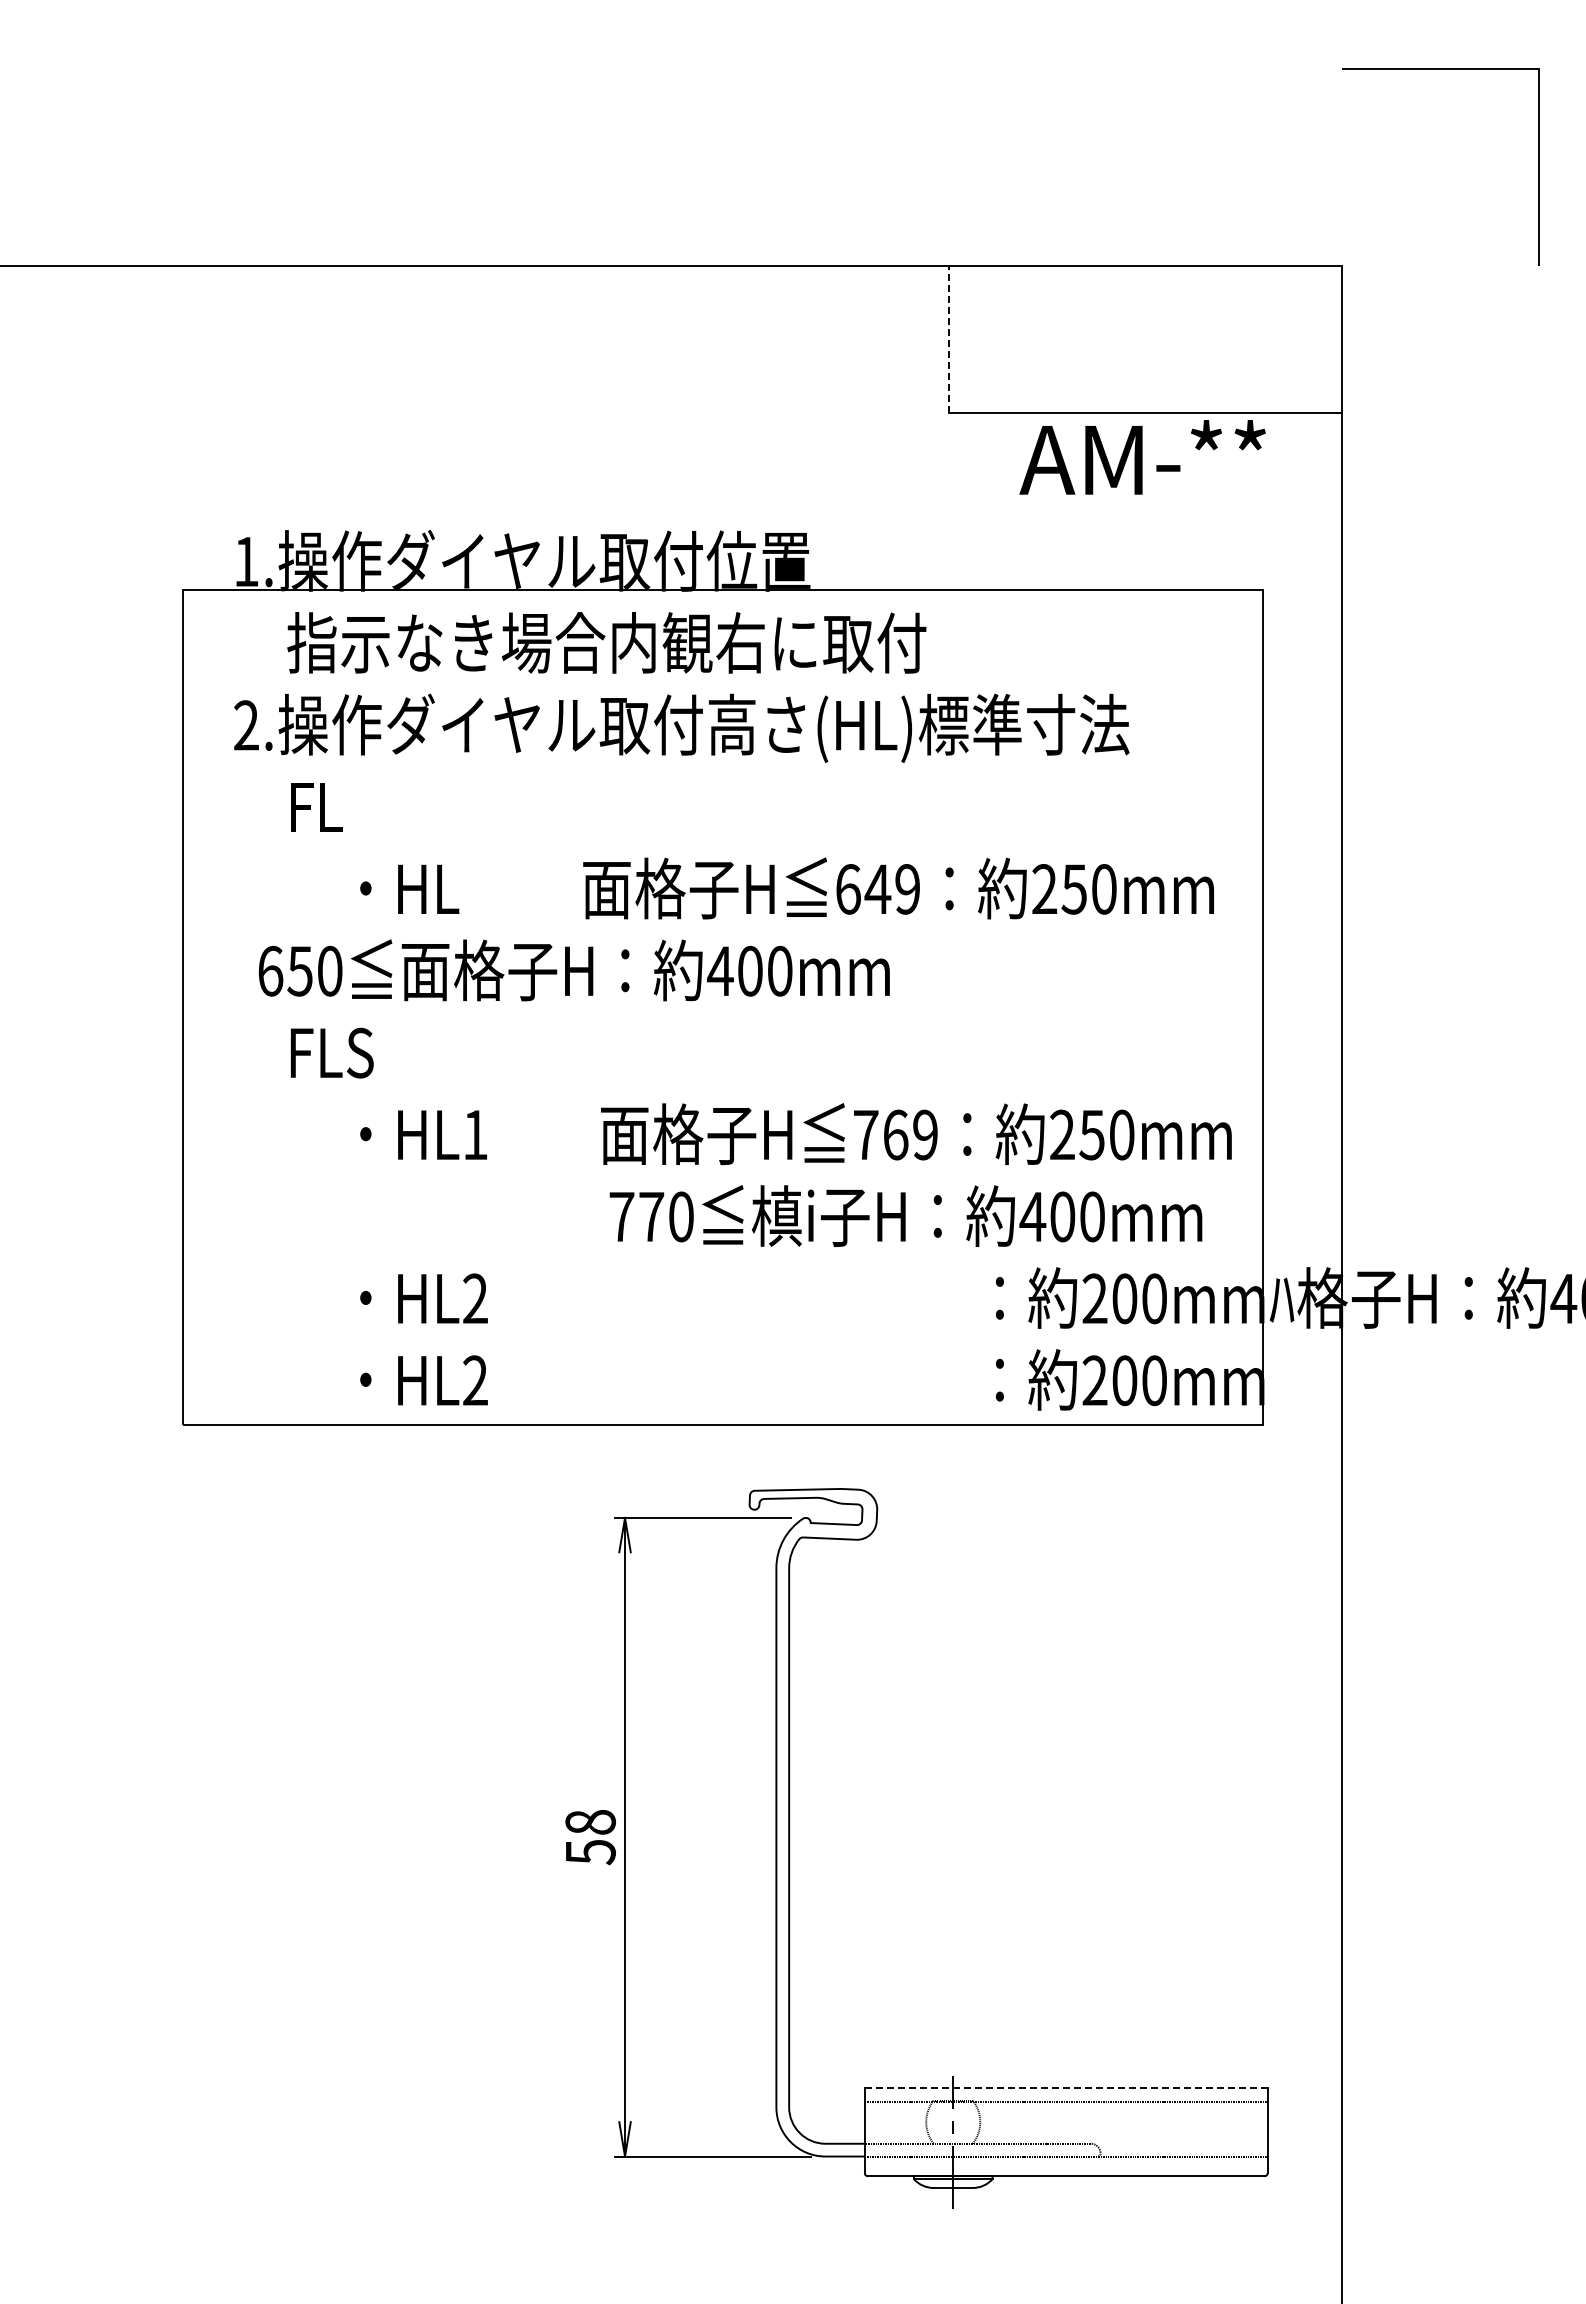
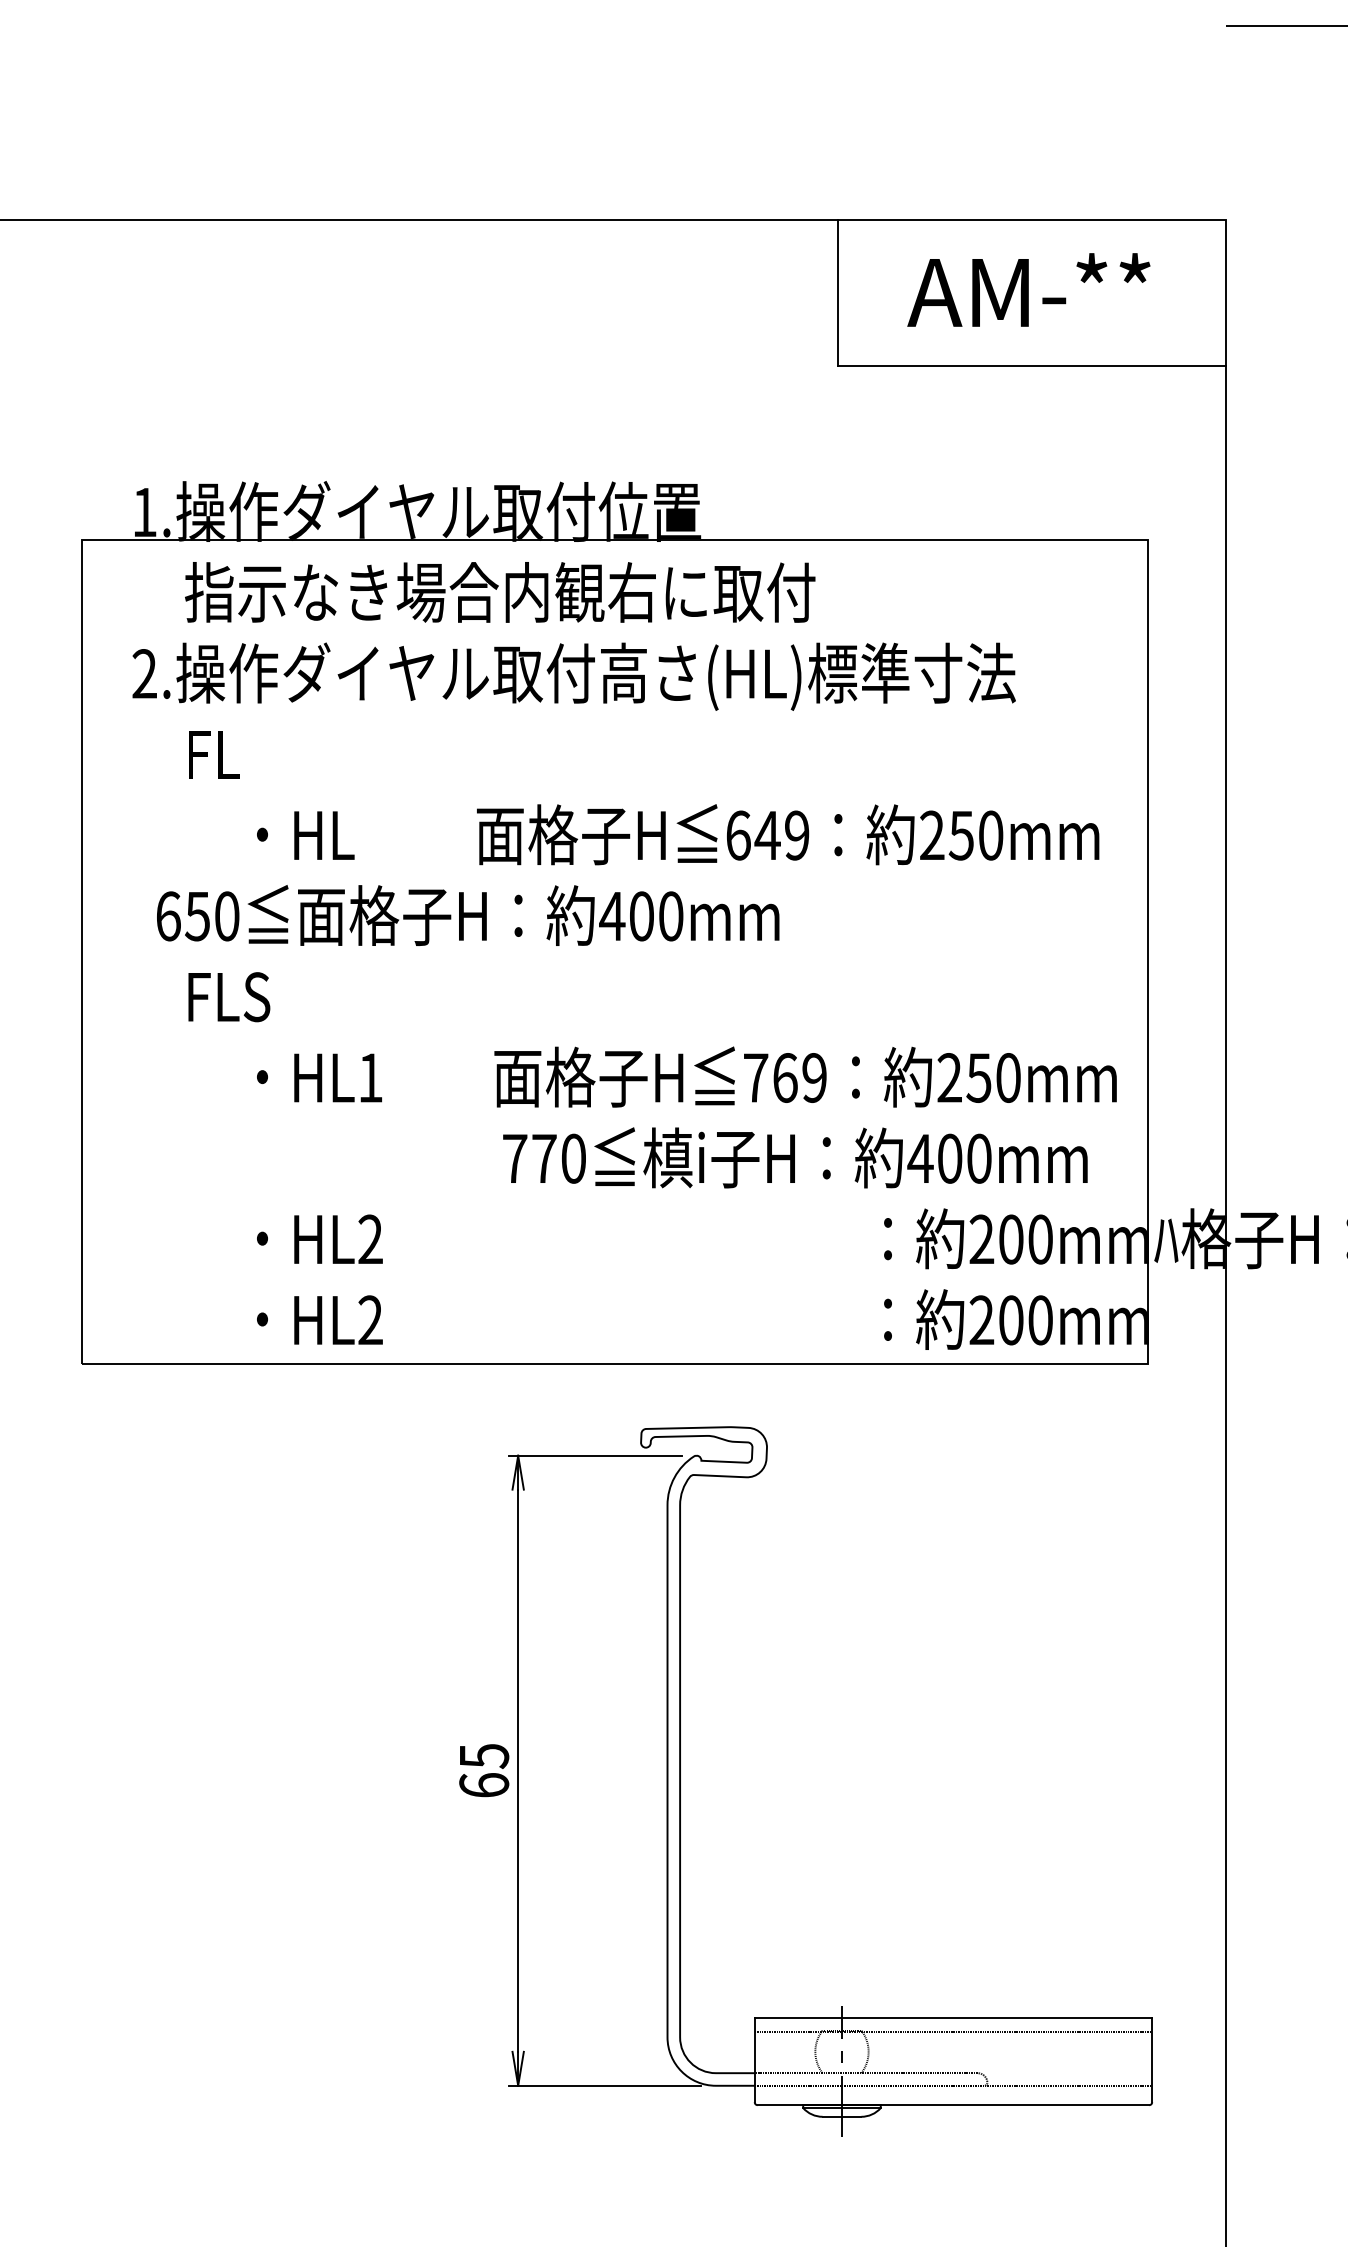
line: (949, 339) -> (838, 293), dashed -> solid
text: (1142, 457) -> (1028, 290), moved
text: (590, 1837) -> (484, 1771), 58 -> 65
line: (1066, 2087) -> (953, 2017), dashed -> solid

